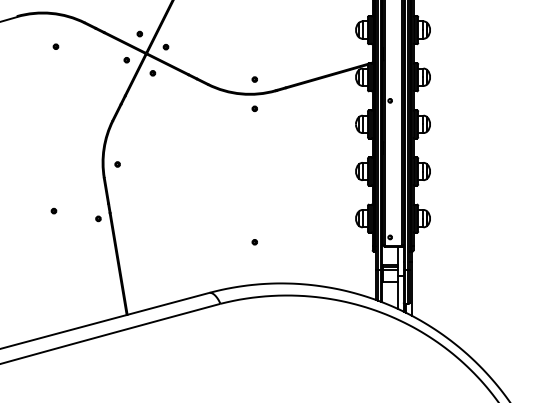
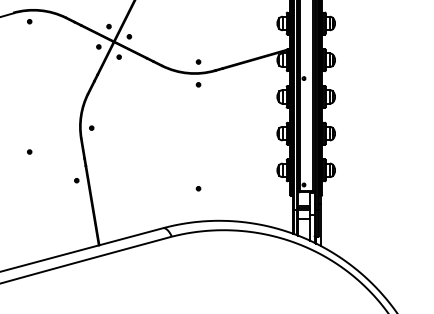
part: (55, 46) -> (29, 21), moved
part: (53, 210) -> (29, 151), moved
part: (98, 218) -> (76, 180), moved

